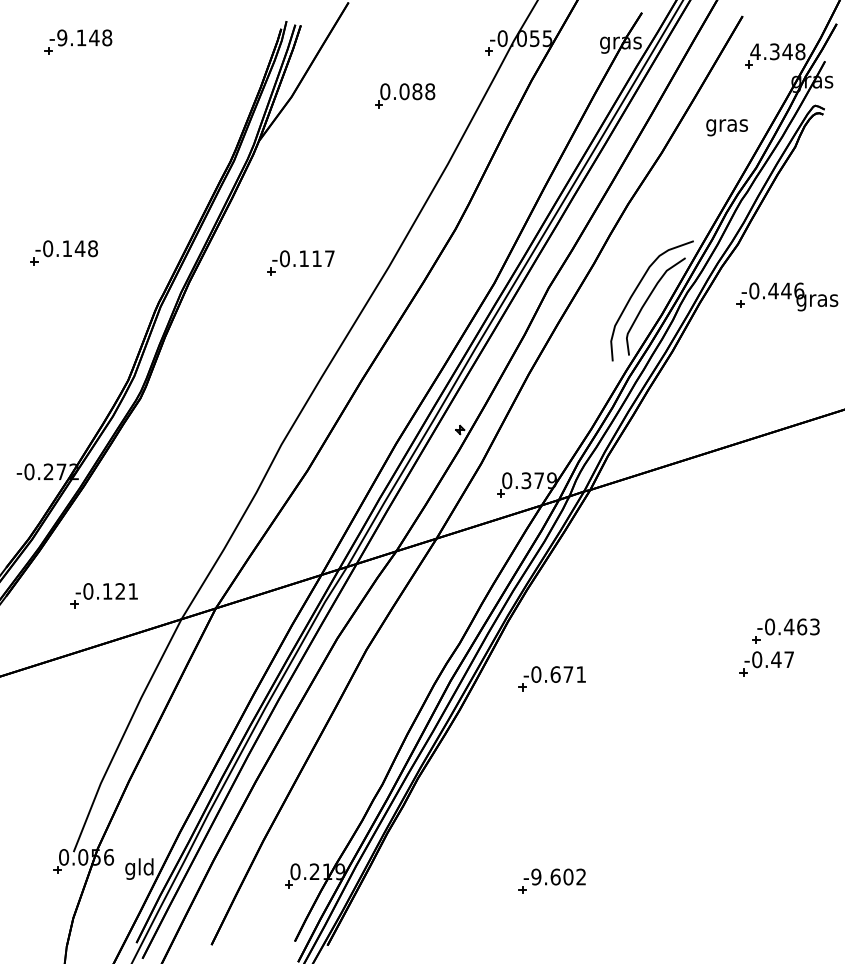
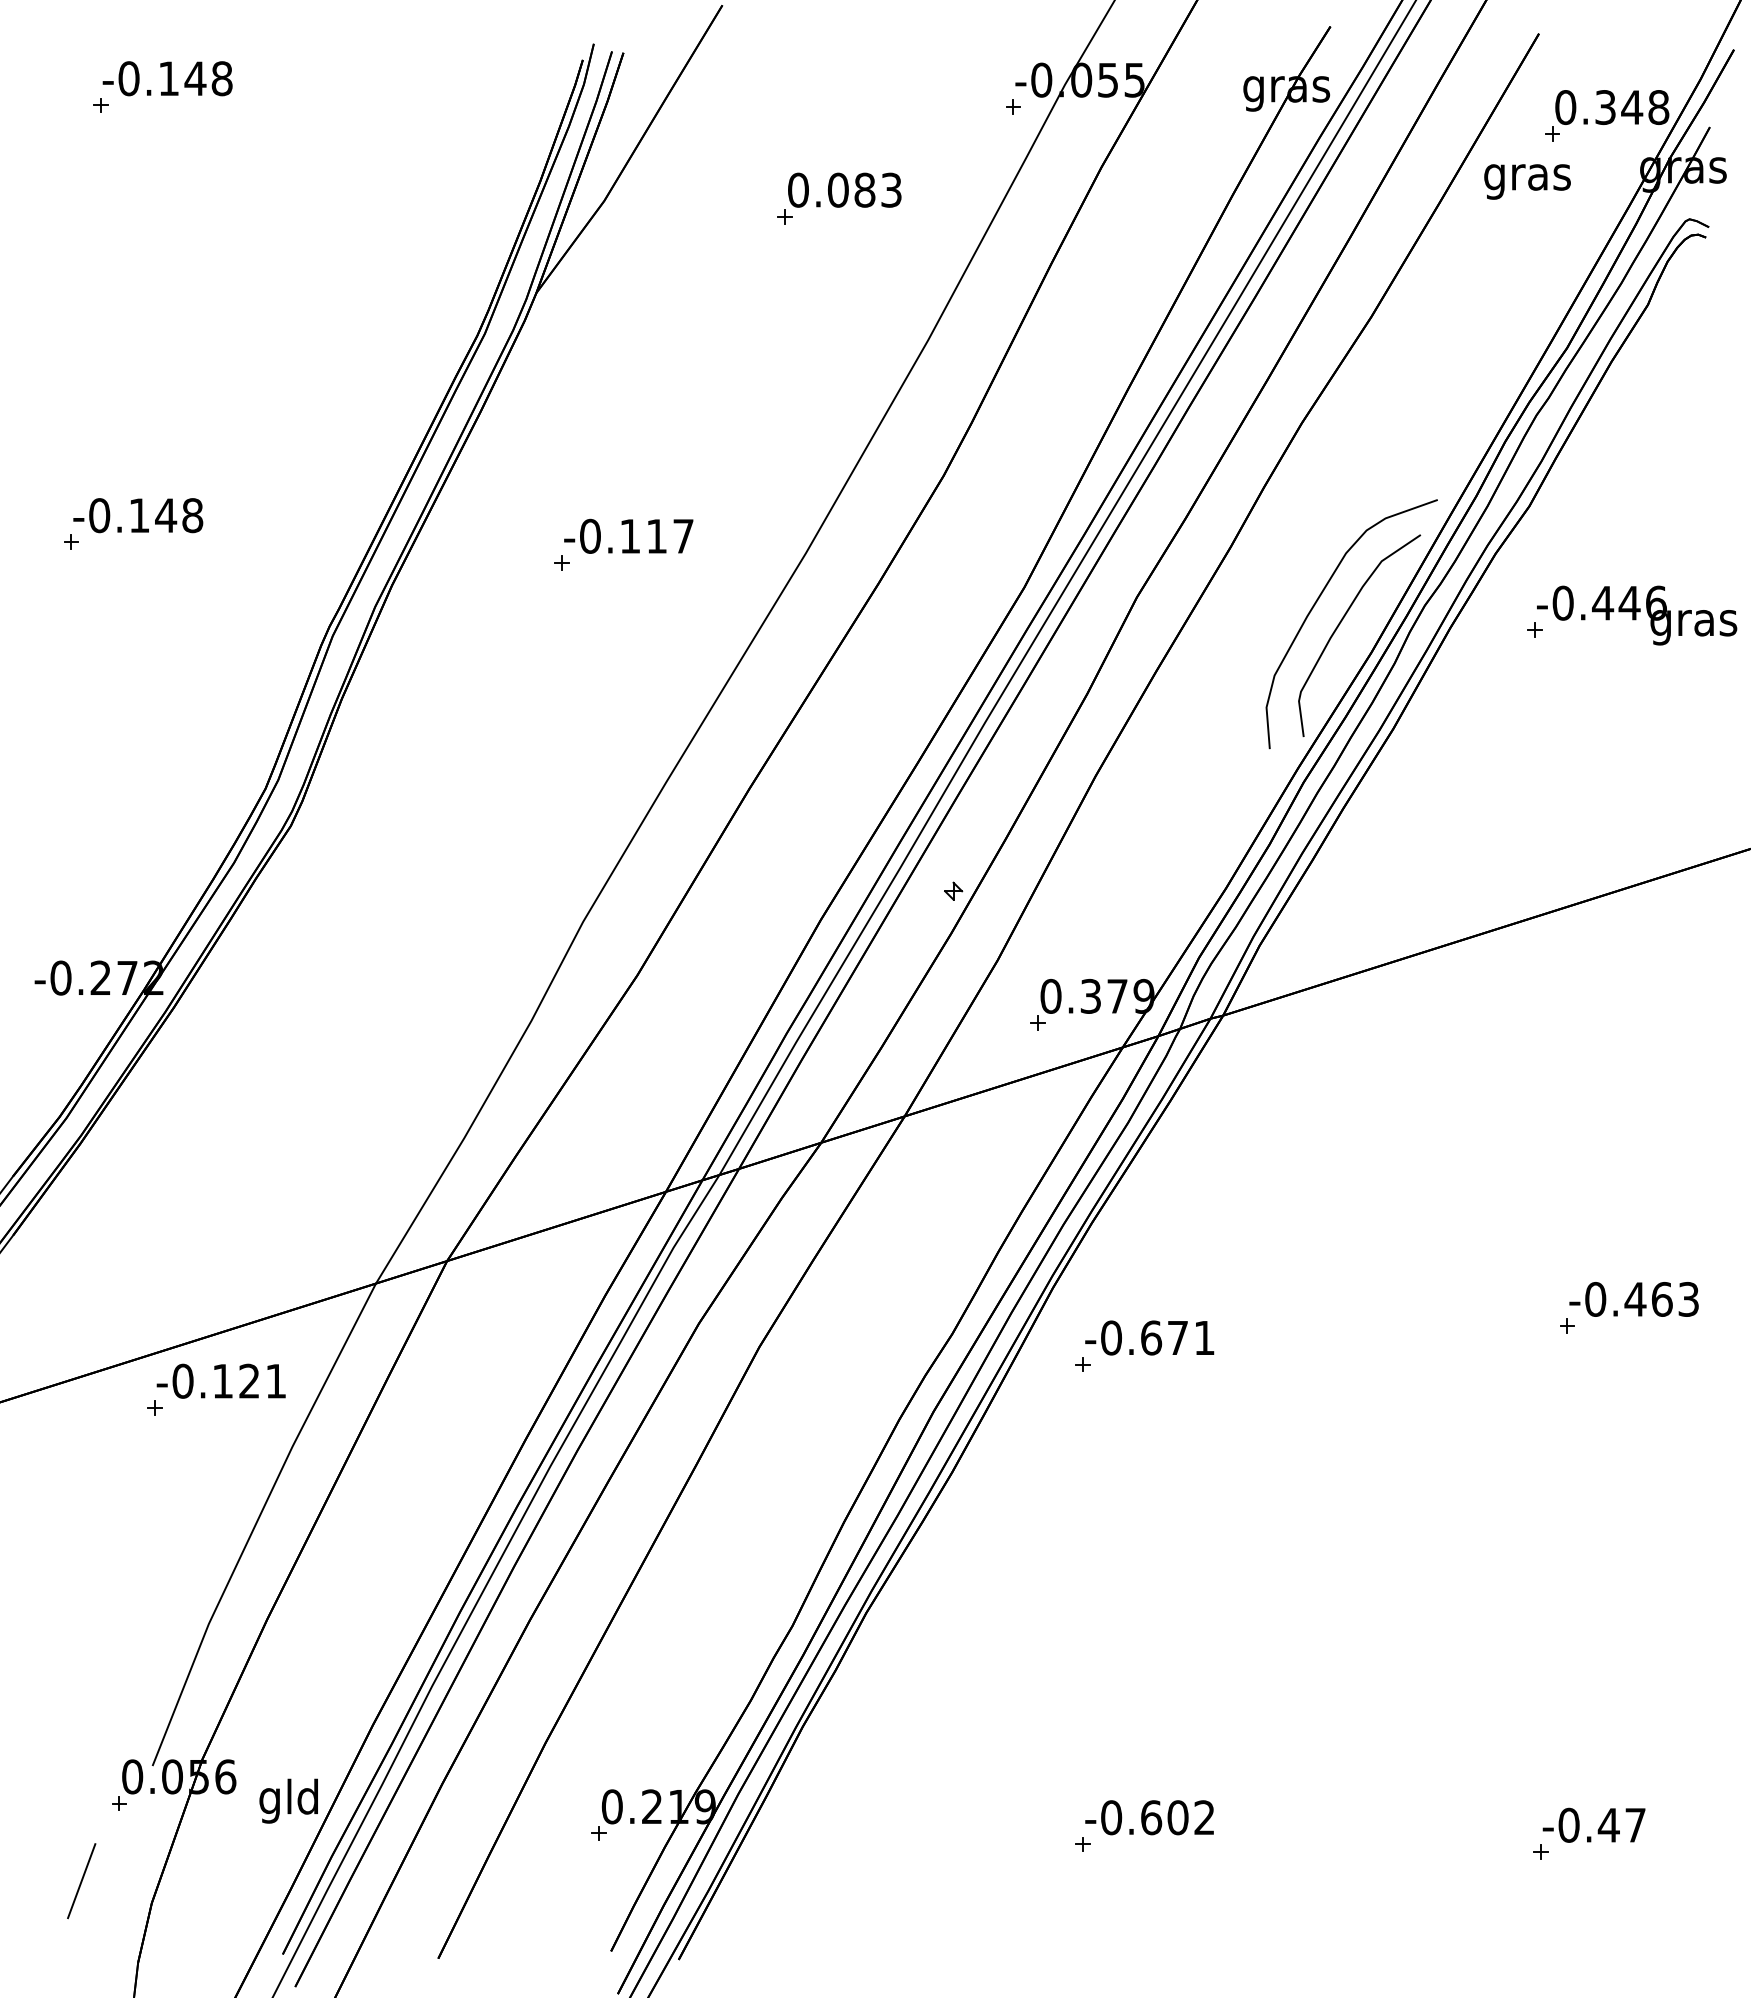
text: (62, 37) -> (129, 77), -9.148 -> -0.148
text: (755, 51) -> (1565, 106), 4.348 -> 0.348
text: (430, 91) -> (892, 189), 0.088 -> 0.083
text: (726, 127) -> (1526, 181), moved
part: (103, 595) -> (214, 1389), moved
part: (766, 663) -> (1588, 1833), moved
part: (551, 678) -> (1142, 1346), moved
text: (536, 877) -> (1111, 1818), -9.602 -> -0.602
line: (39, 907) -> (81, 1880), added

